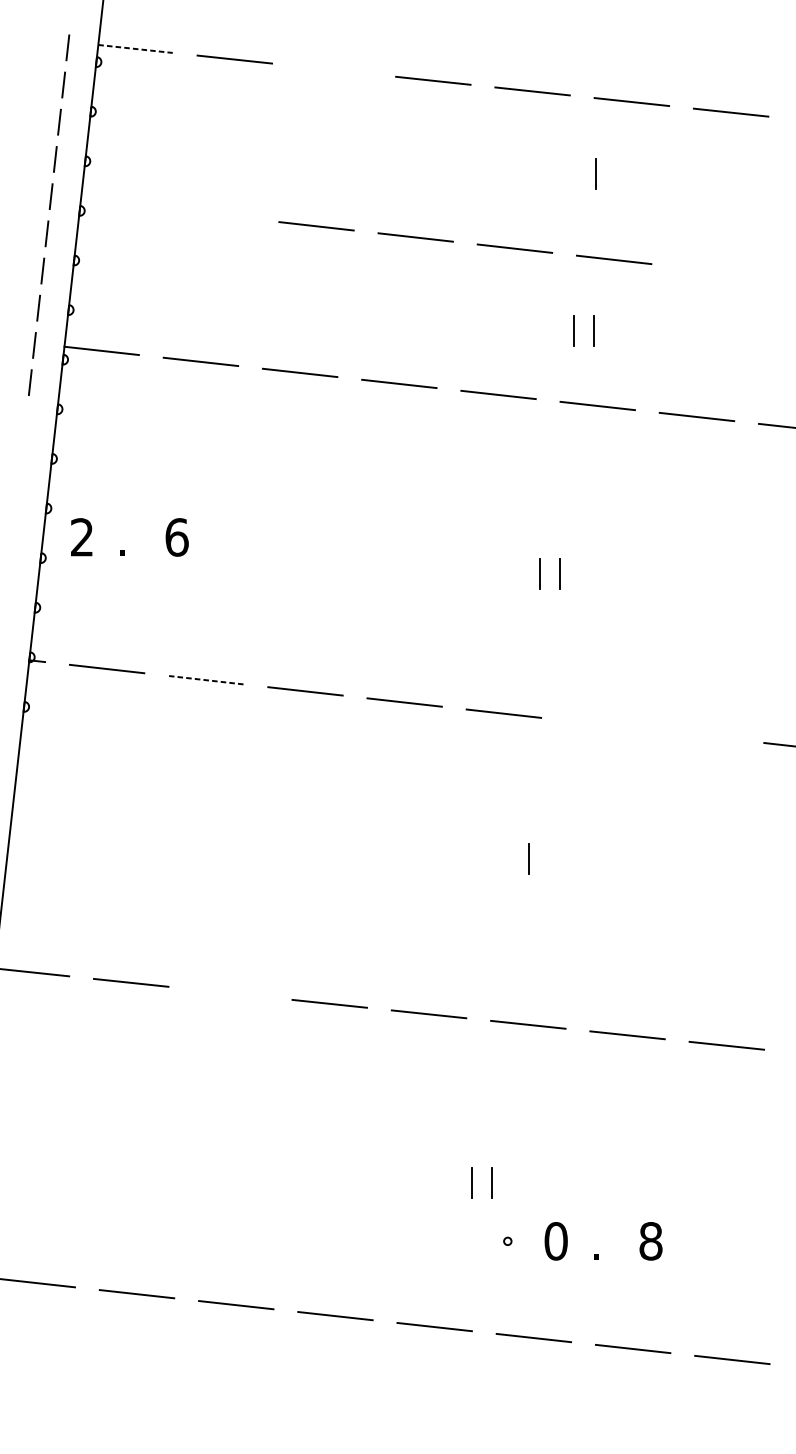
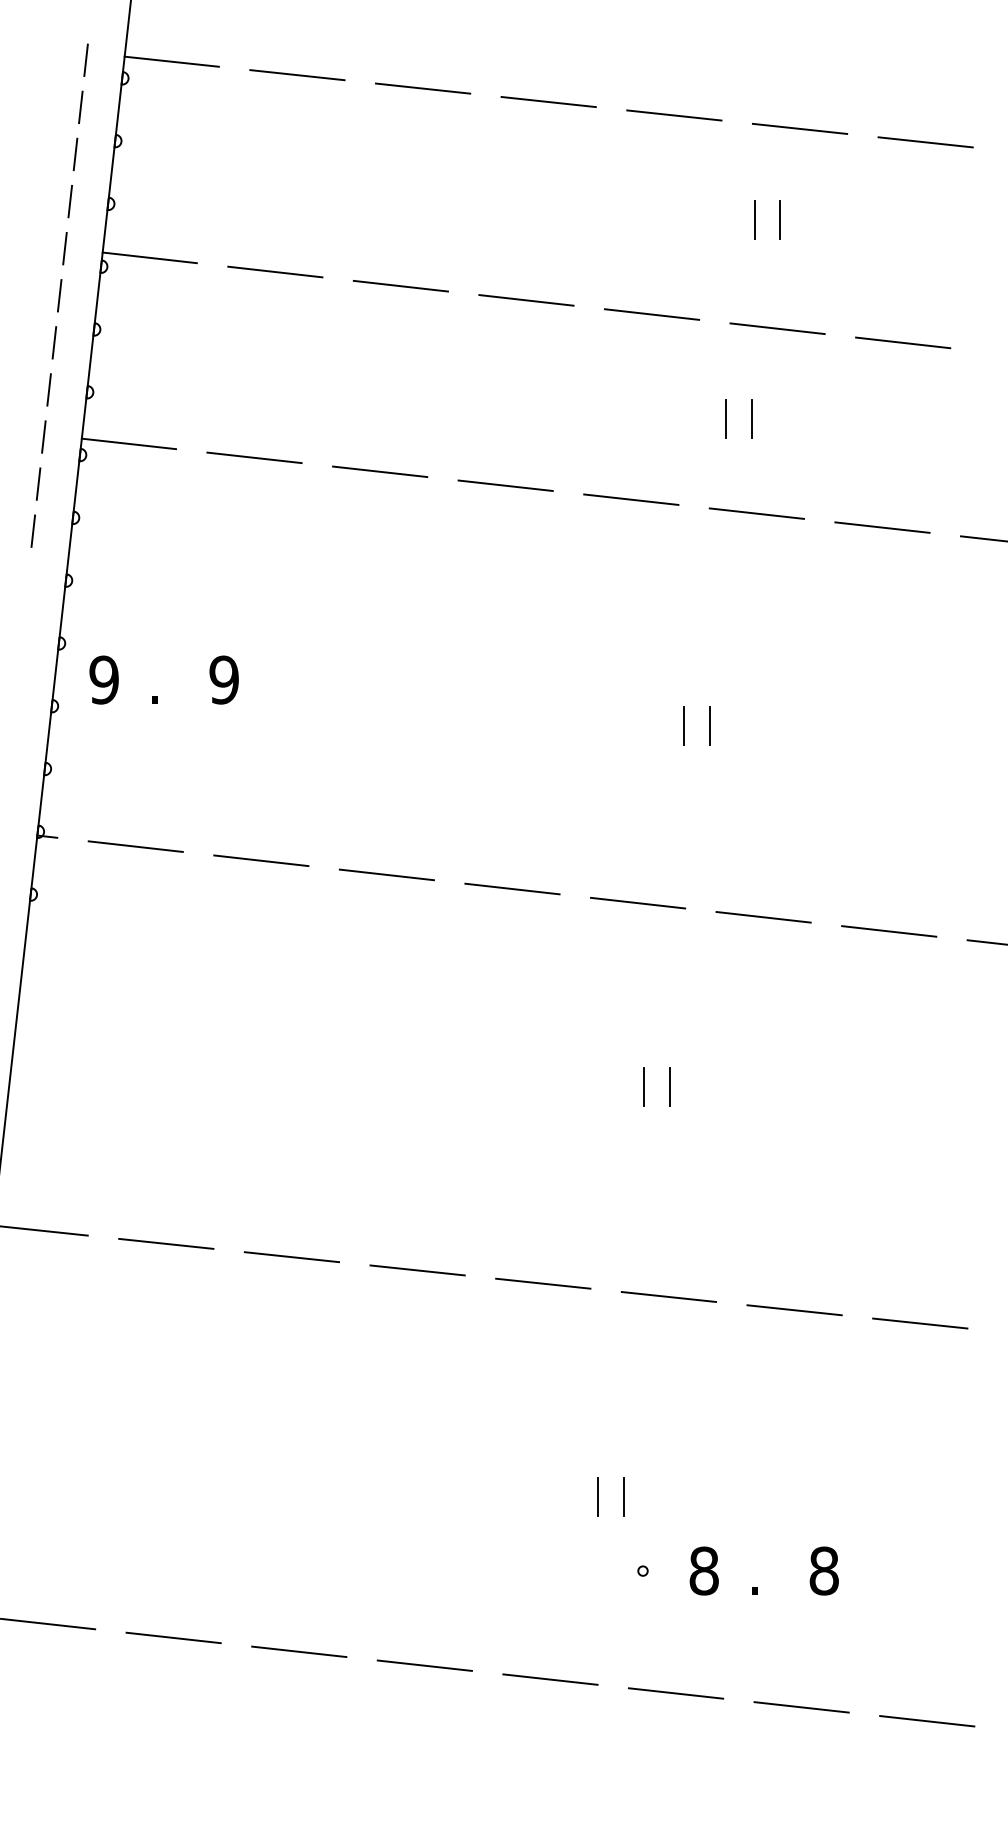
line: (136, 48) -> (172, 61), dashed -> solid
line: (333, 70) -> (422, 88), added
line: (616, 174) -> (780, 220), added
line: (117, 203) -> (149, 257), added
line: (217, 214) -> (275, 271), added
line: (713, 270) -> (903, 342), added
line: (26, 419) -> (33, 530), added
text: (81, 537) -> (103, 679), 2 -> 9
text: (177, 537) -> (224, 679), 6 -> 9
line: (205, 679) -> (260, 860), dashed -> solid
line: (603, 725) -> (763, 917), added
line: (702, 736) -> (889, 931), added
line: (508, 858) -> (644, 1086), added
line: (230, 993) -> (291, 1257), added
text: (555, 1240) -> (703, 1570), 0 -> 8

